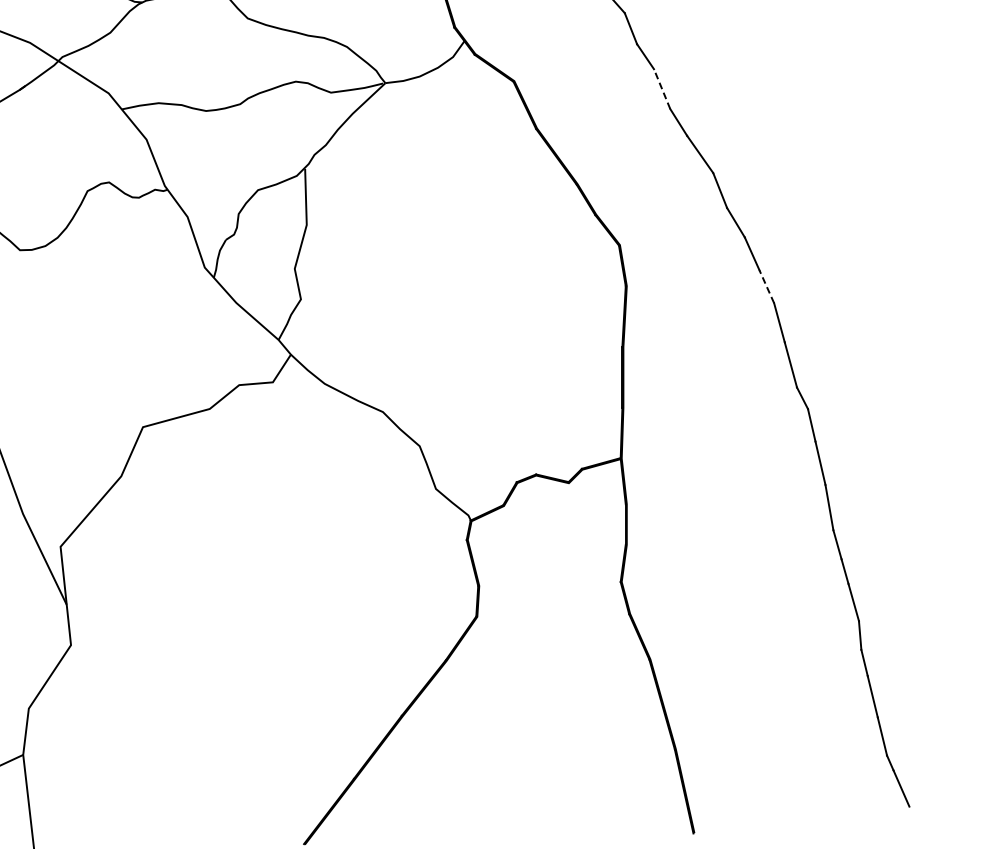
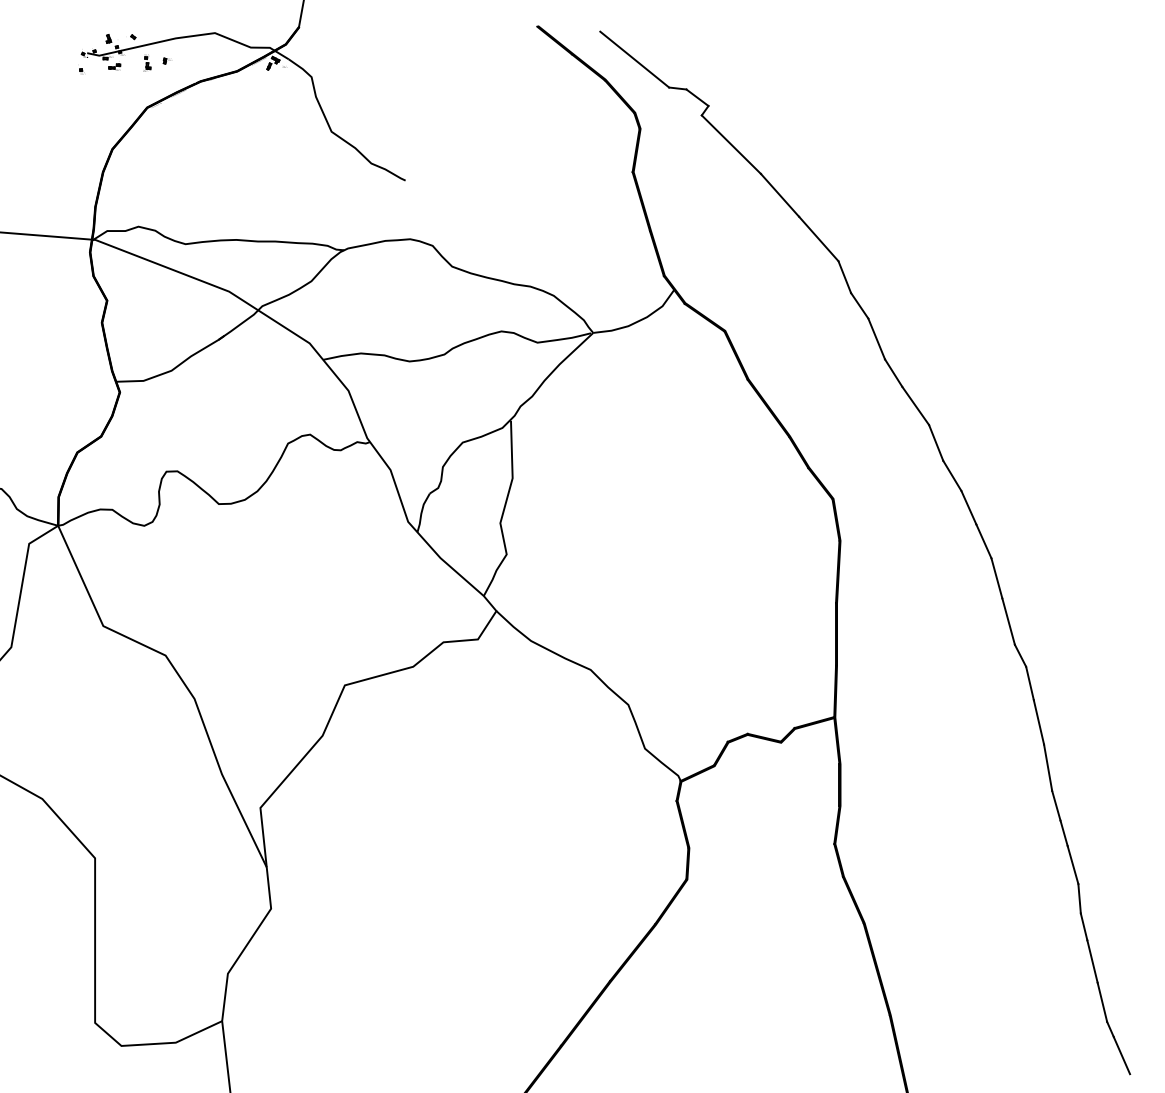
line: (661, 88) -> (876, 338), dashed -> solid
line: (766, 286) -> (983, 541), dashed -> solid

